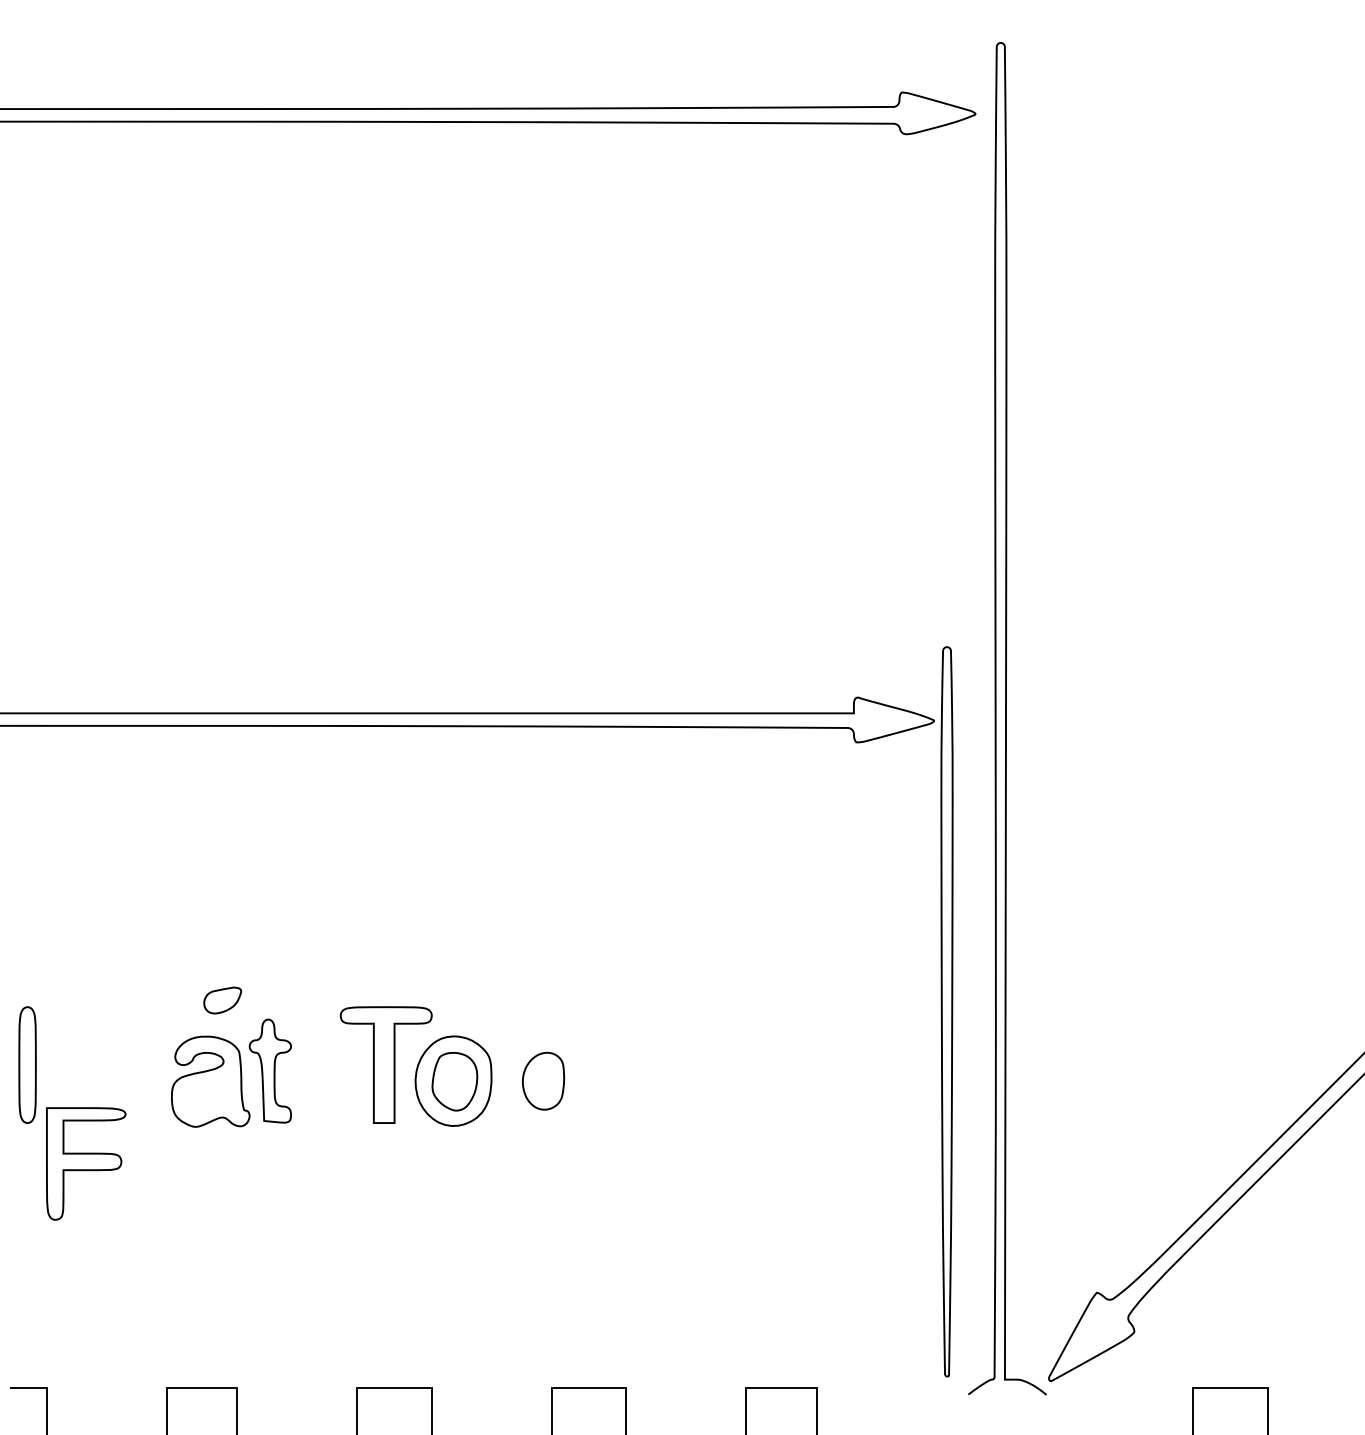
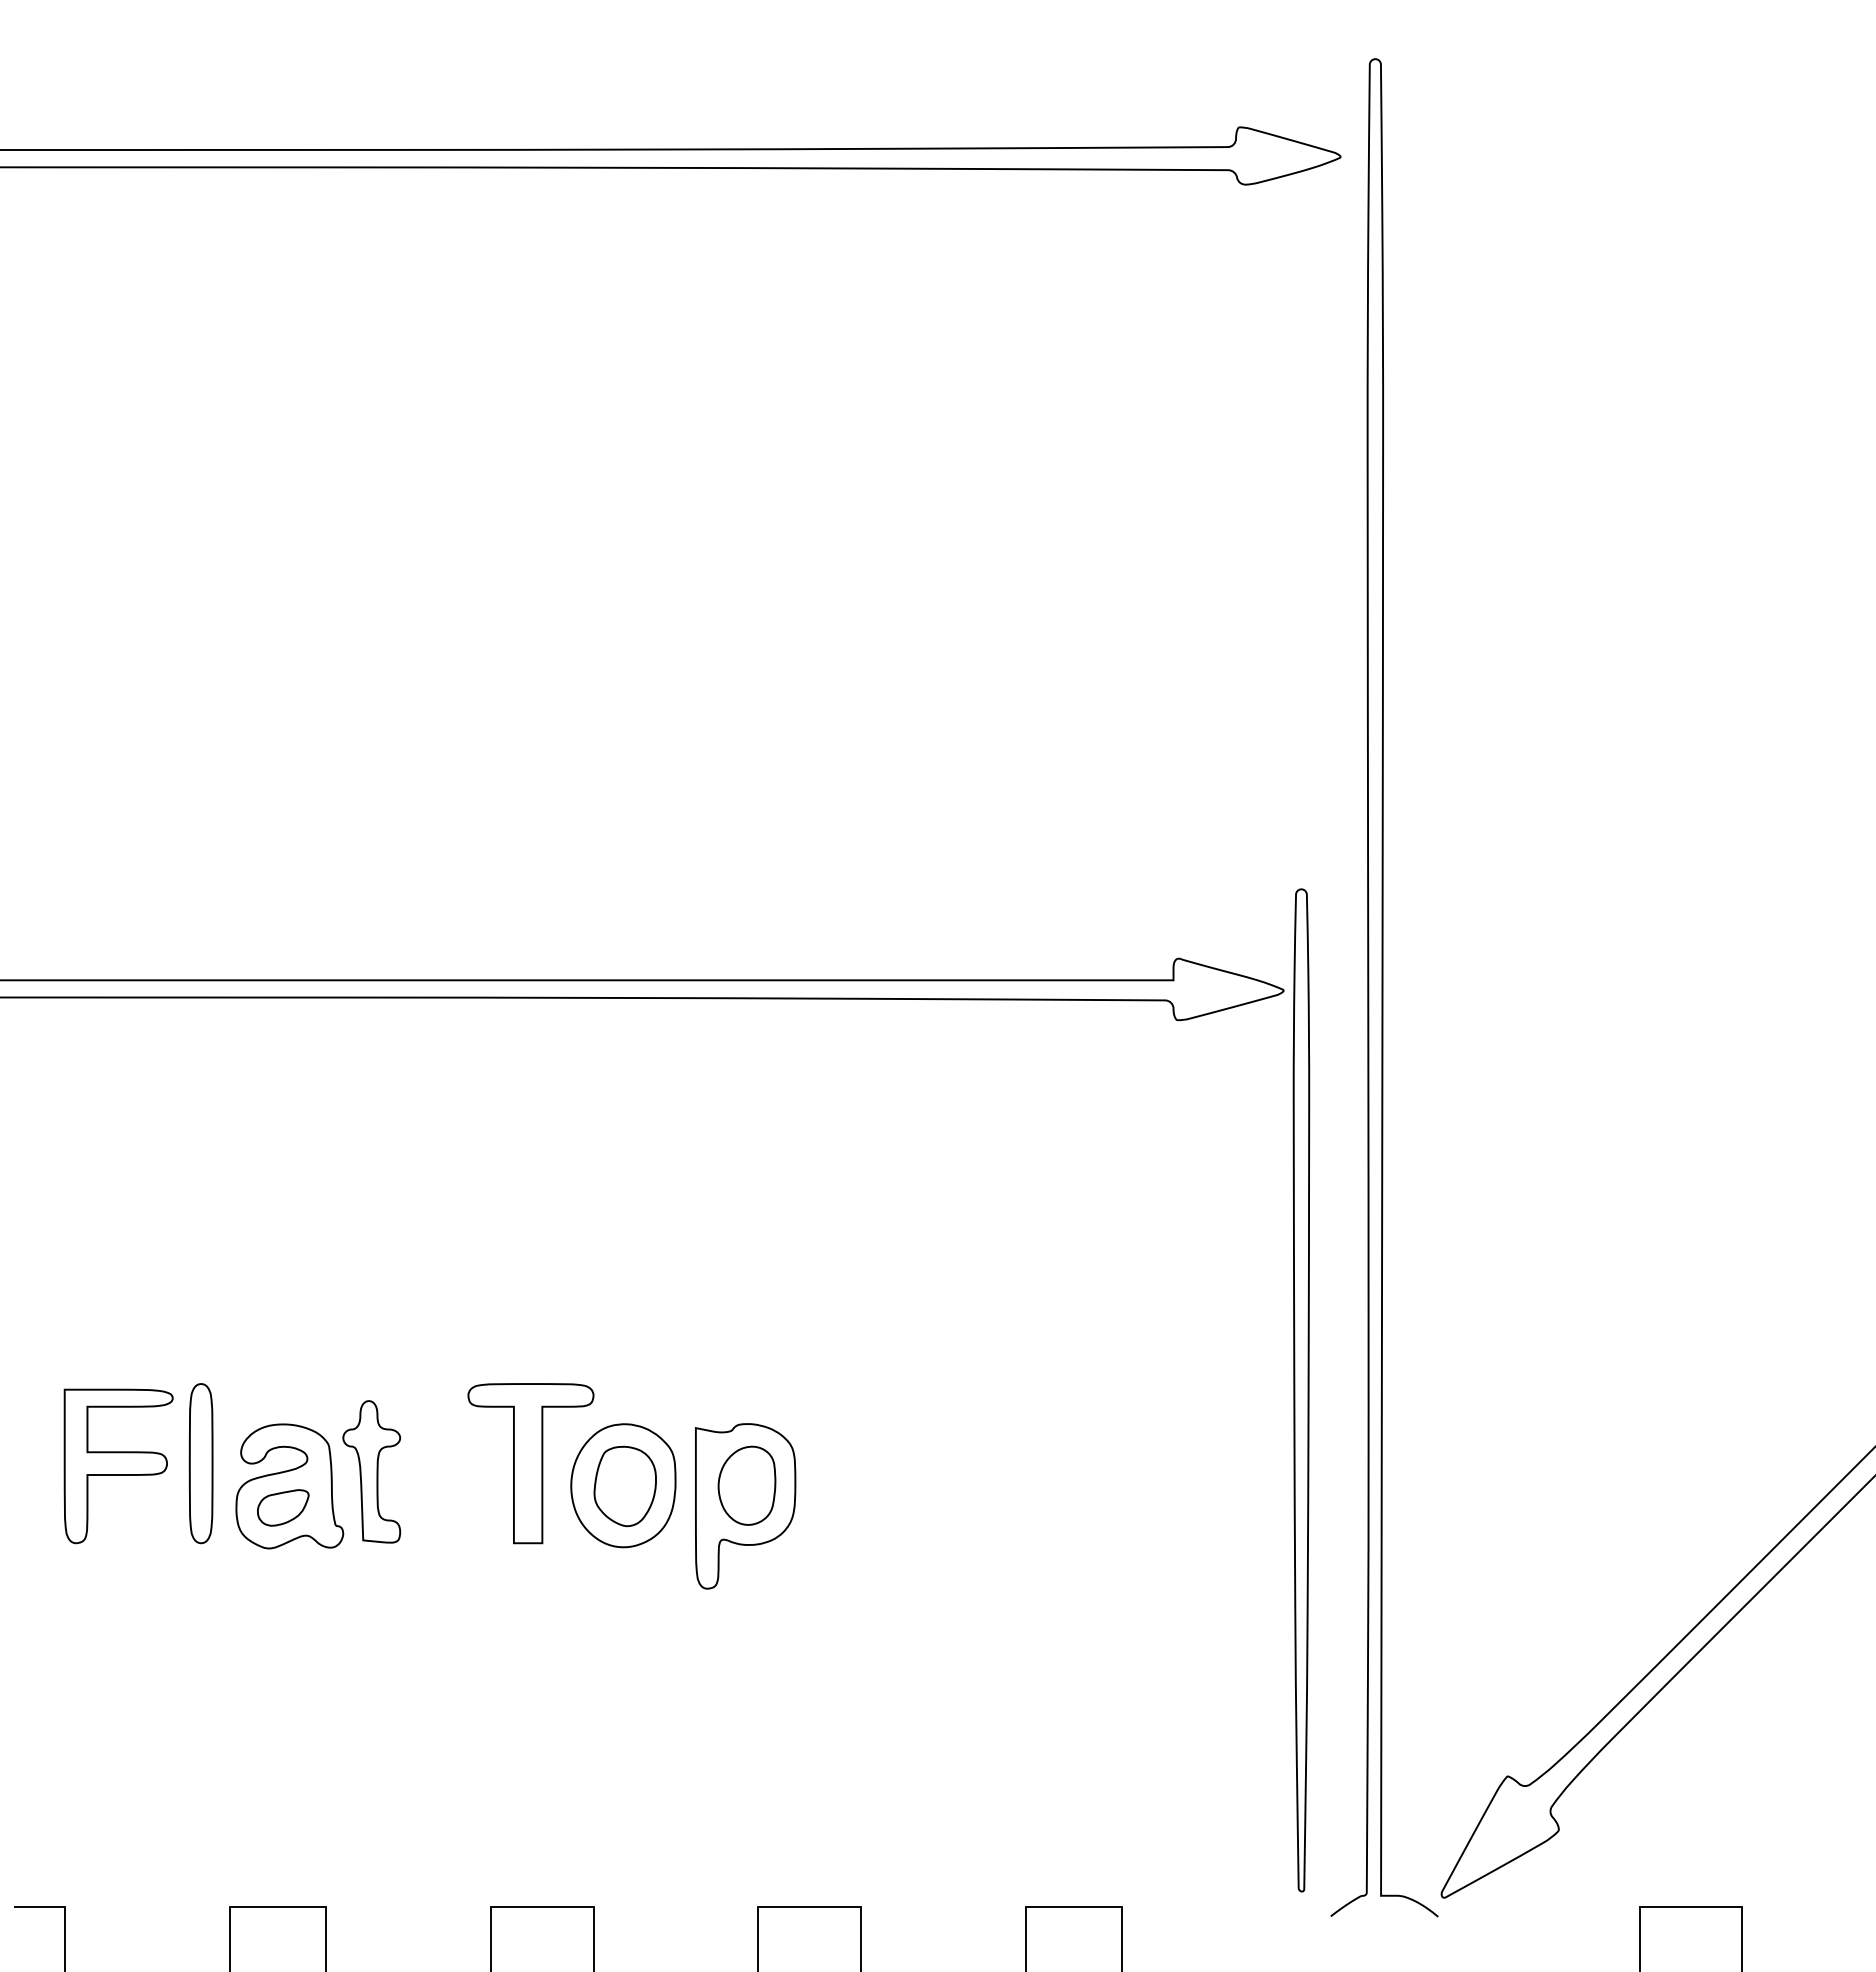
part: (222, 1000) -> (283, 1507), moved
part: (27, 1065) -> (200, 1463), moved
part: (542, 1096) -> (745, 1506), added
part: (86, 1164) -> (118, 1466), moved

